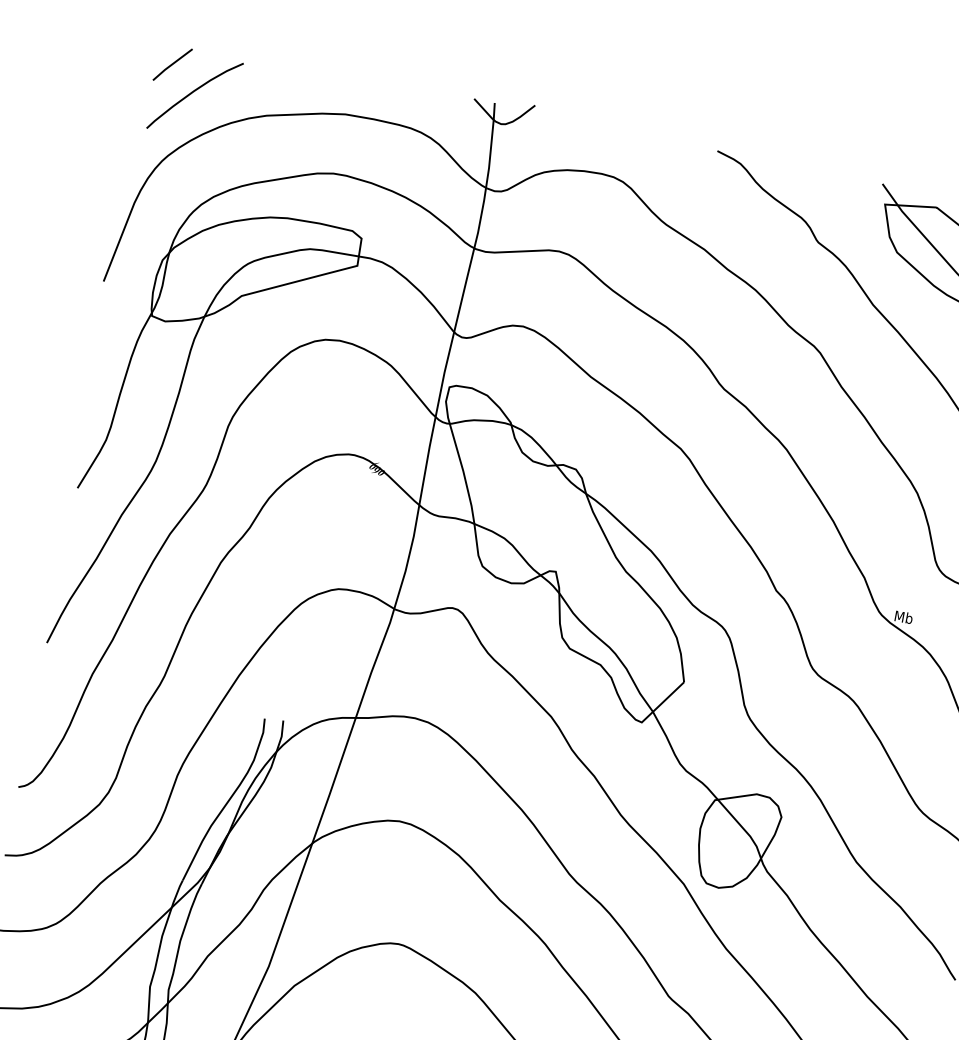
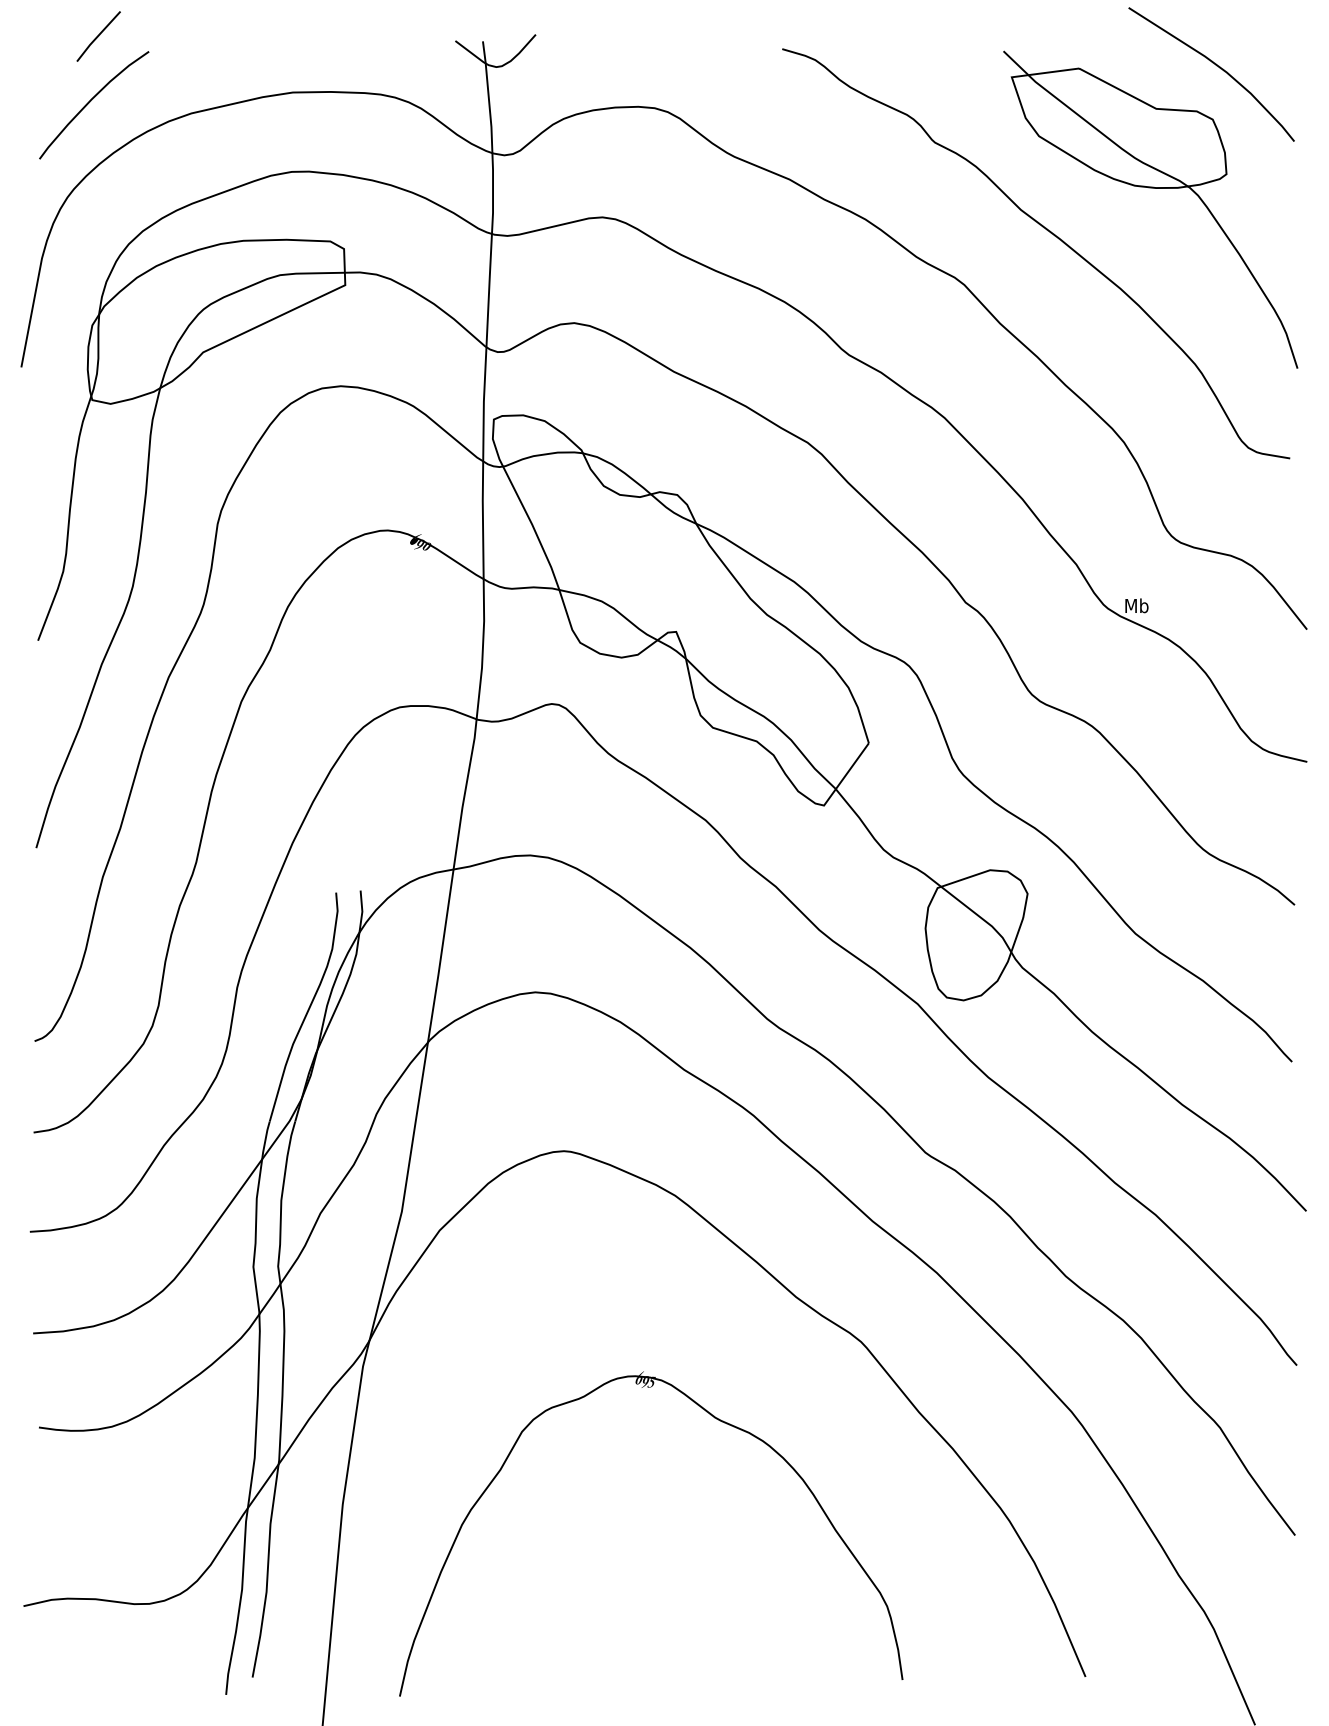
line: (172, 64) -> (98, 36), moved

